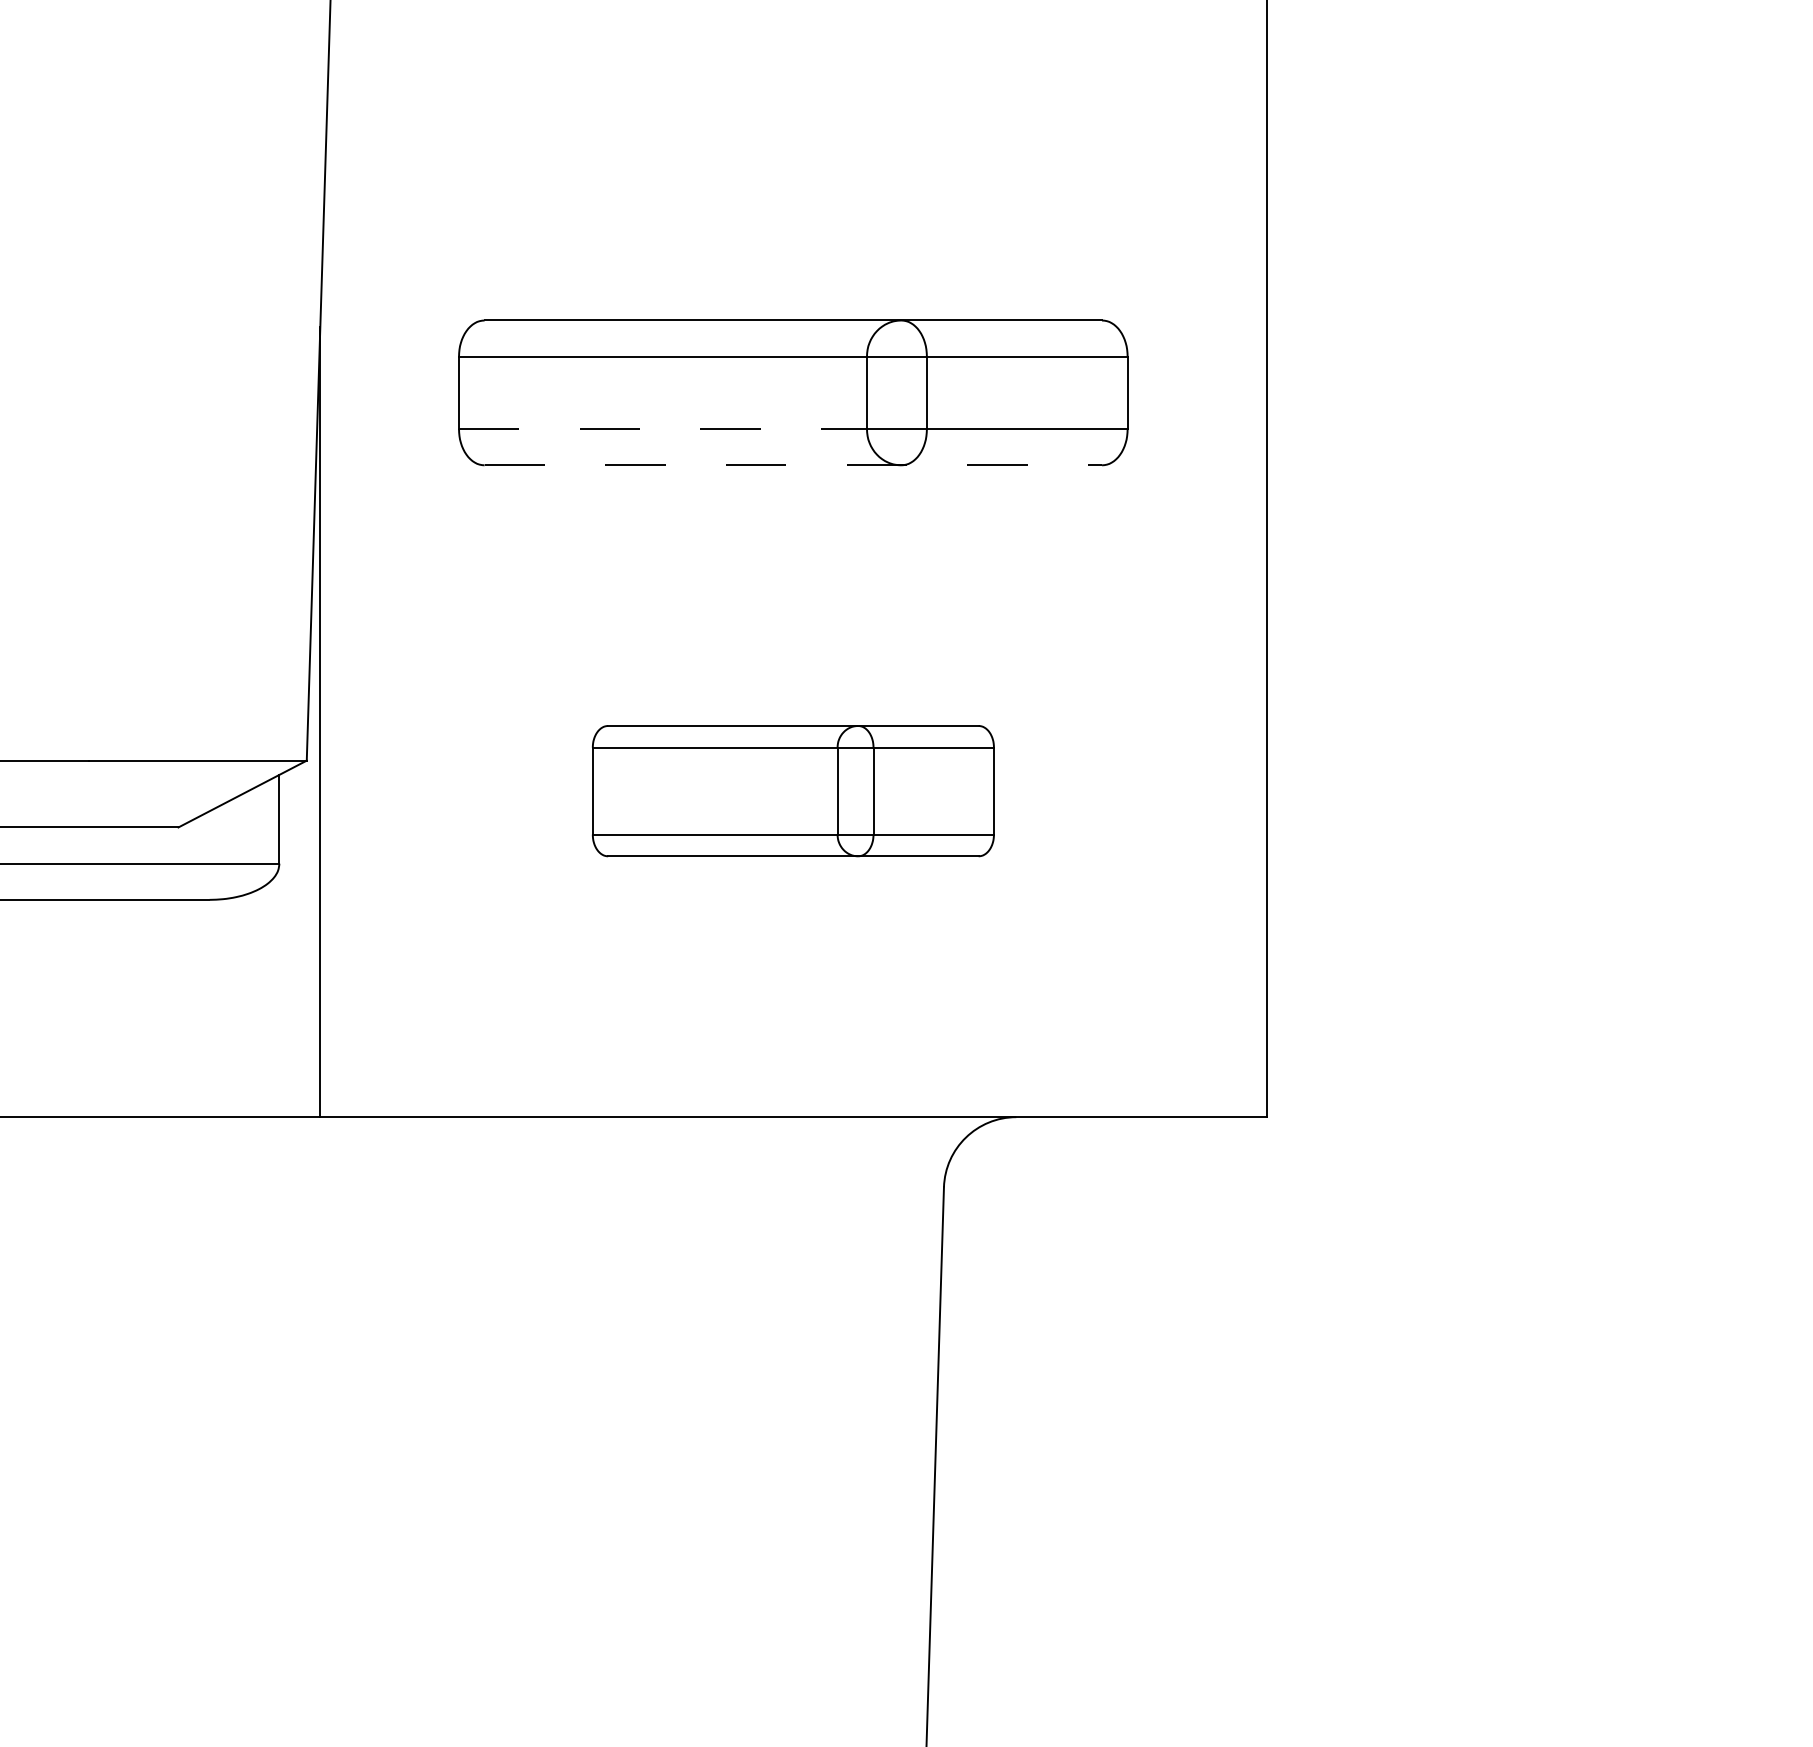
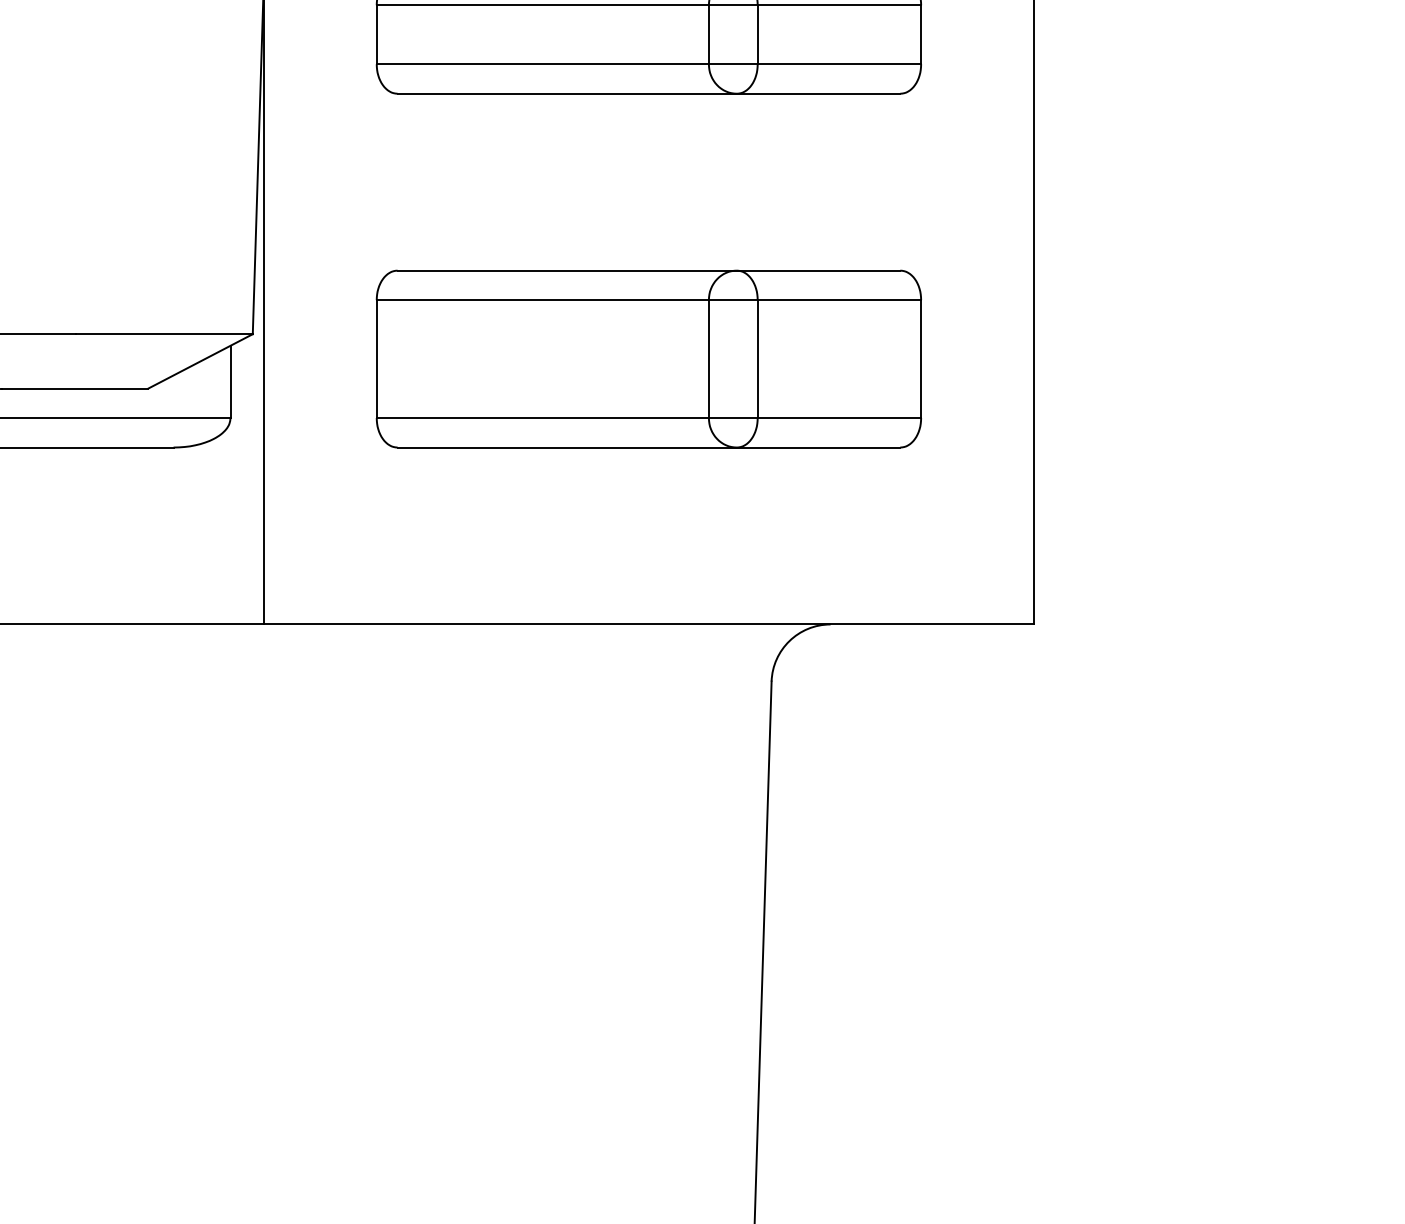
line: (662, 429) -> (542, 64), dashed -> solid
line: (793, 465) -> (649, 93), dashed -> solid
part: (793, 790) -> (649, 358), size x1.67

